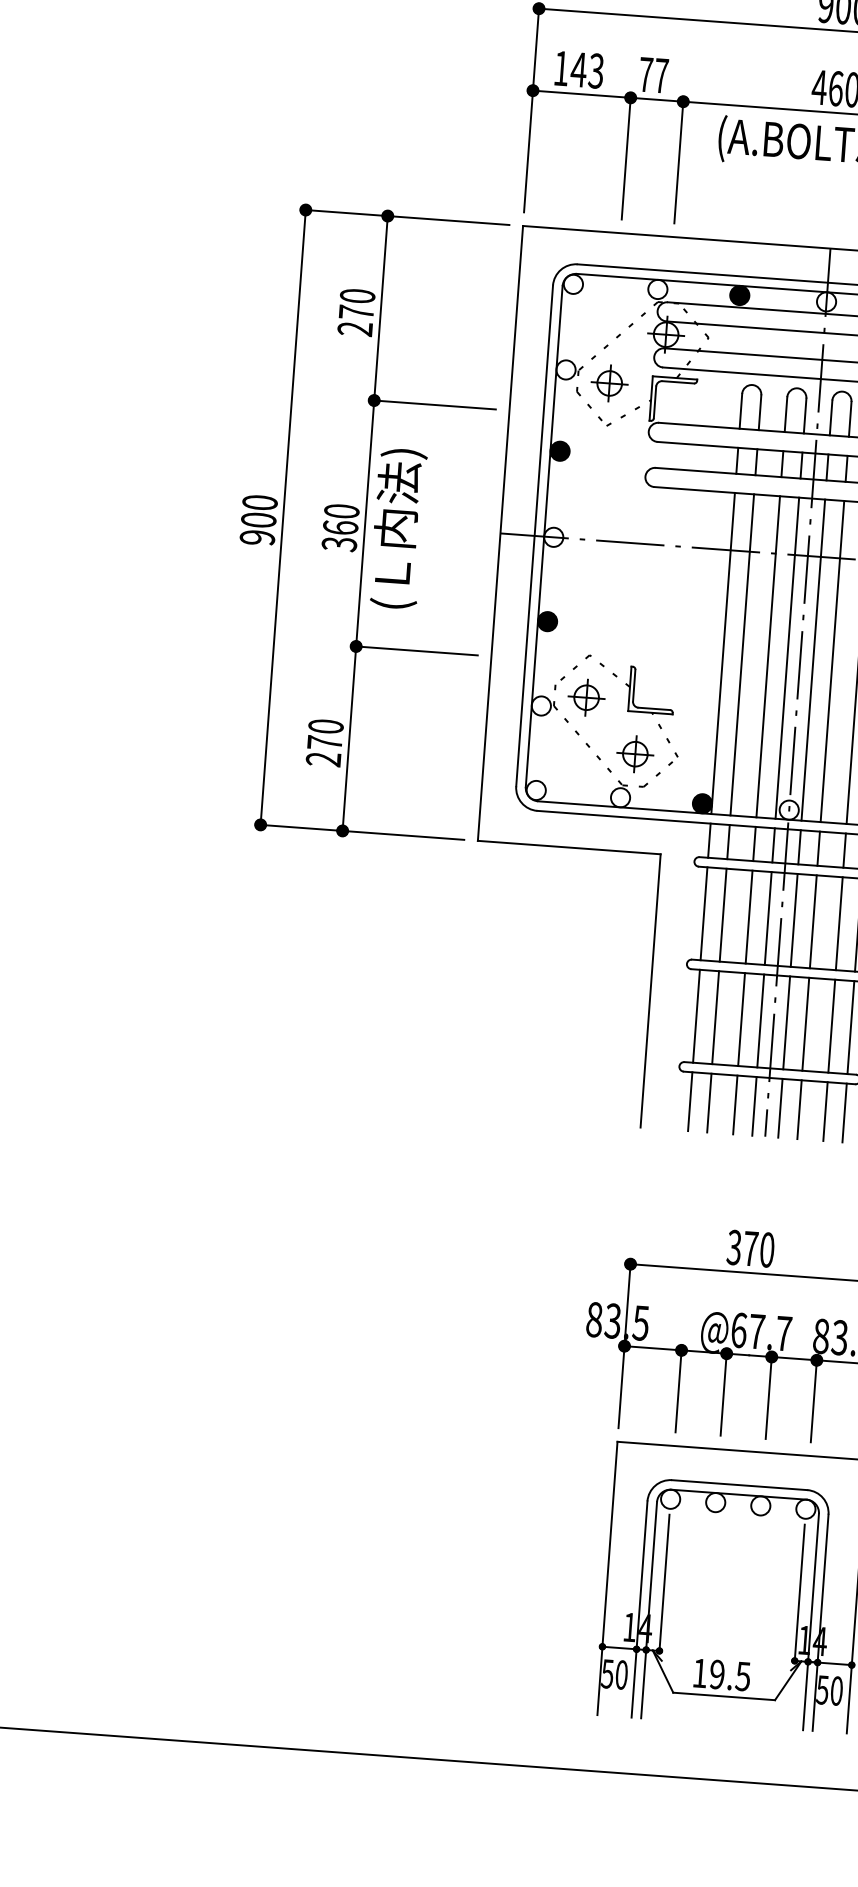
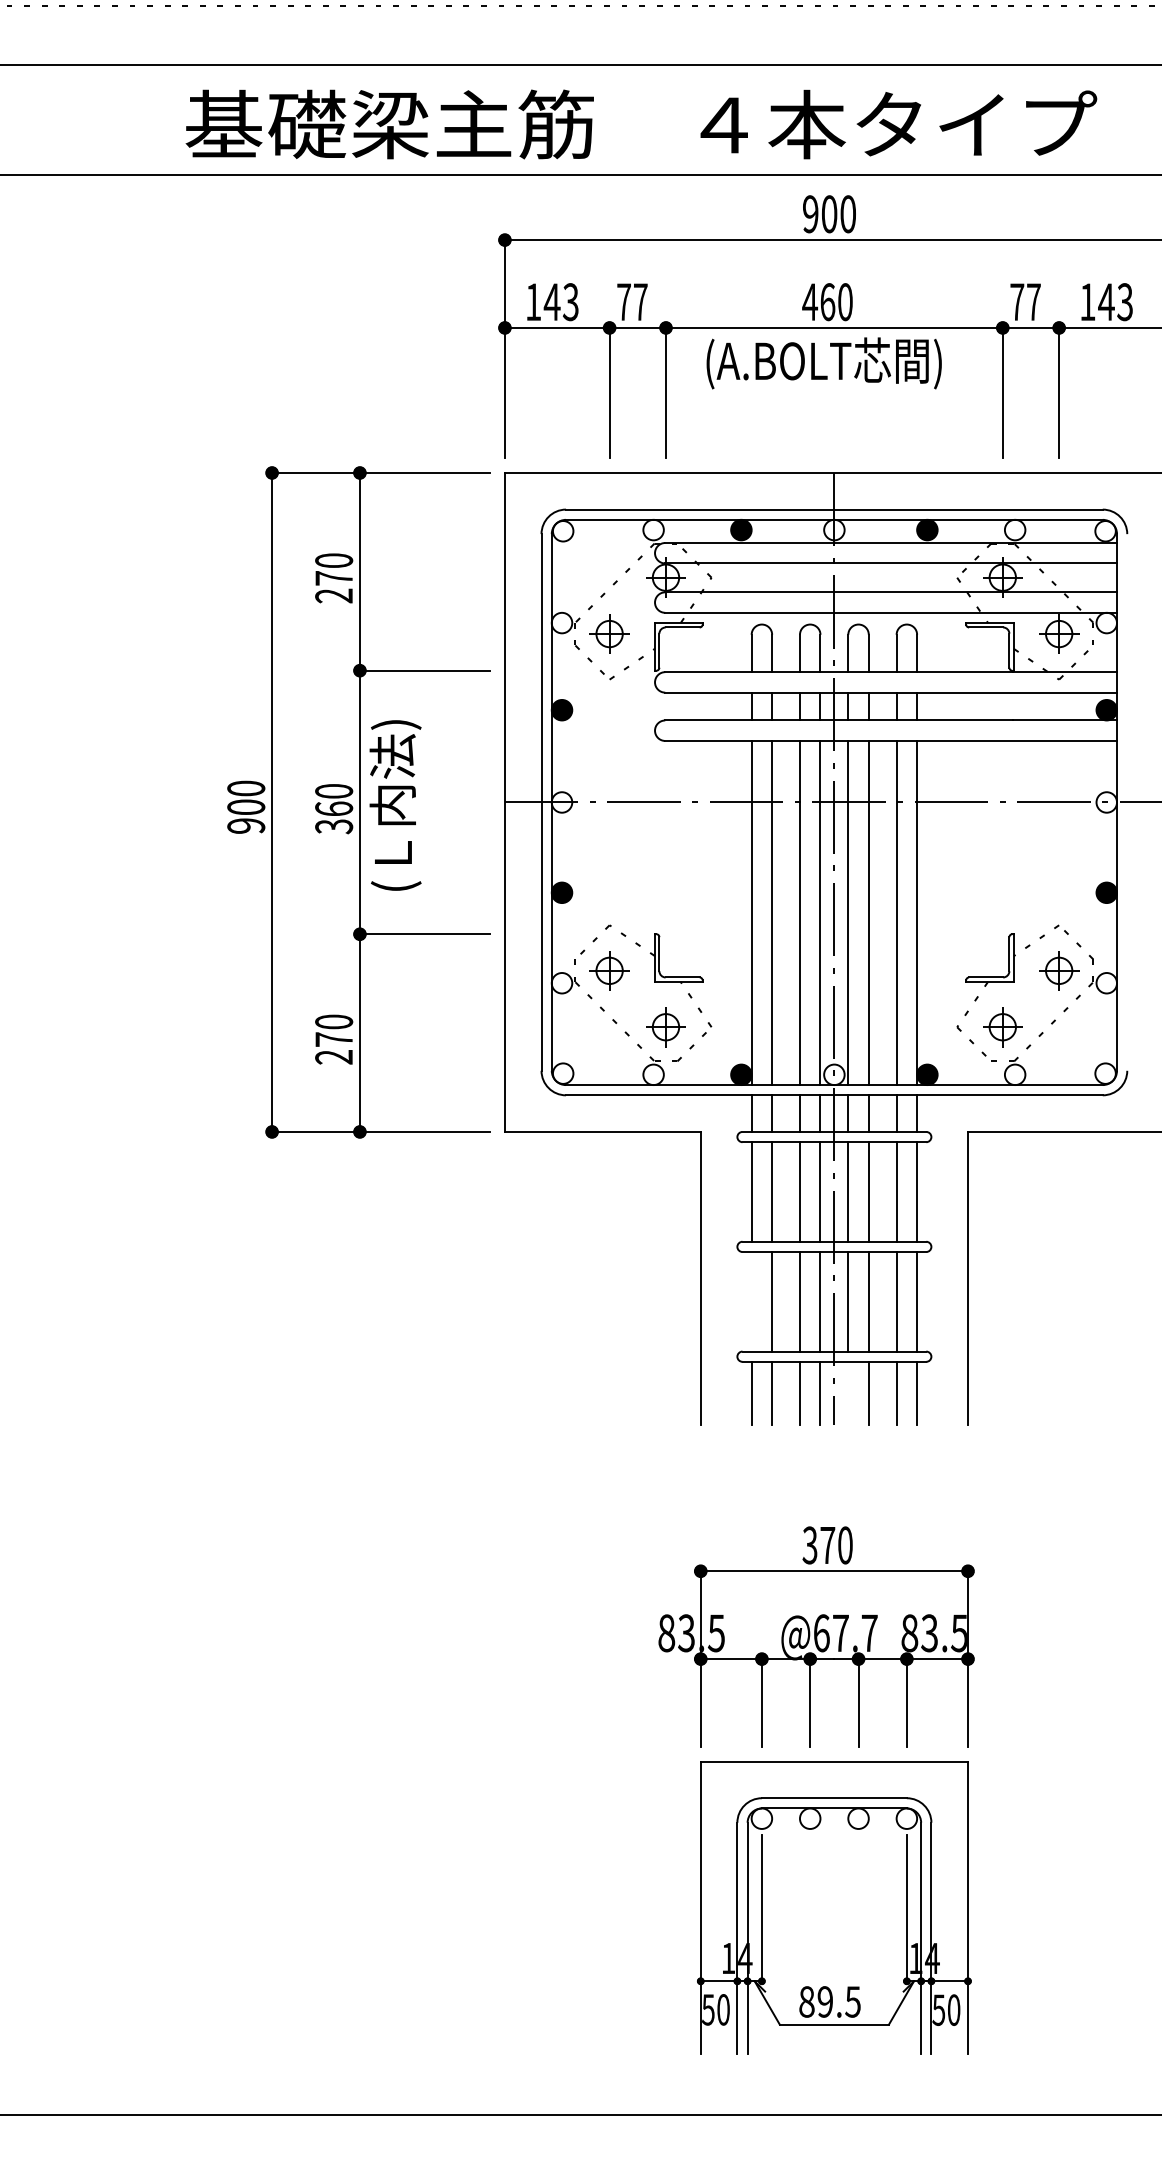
line: (696, 1015) -> (751, 1301), removed
line: (780, 1107) -> (848, 1392), removed
text: (699, 1672) -> (806, 2001), 19.5 -> 89.5

